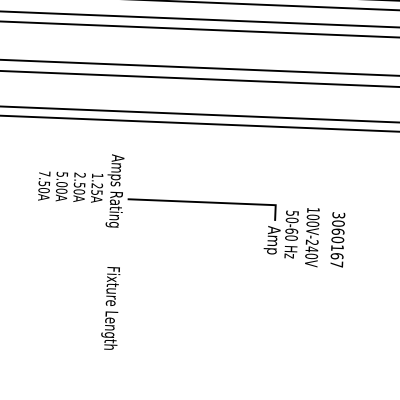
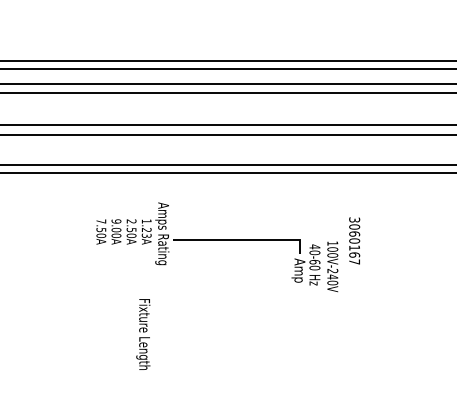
text: (62, 174) -> (116, 221), 5.00A -> 9.00A
text: (97, 192) -> (147, 235), 1.25A -> 1.23A
text: (292, 212) -> (314, 246), 50-60 -> 40-60
text: (337, 239) -> (354, 240), moved
text: (110, 308) -> (143, 334), moved

